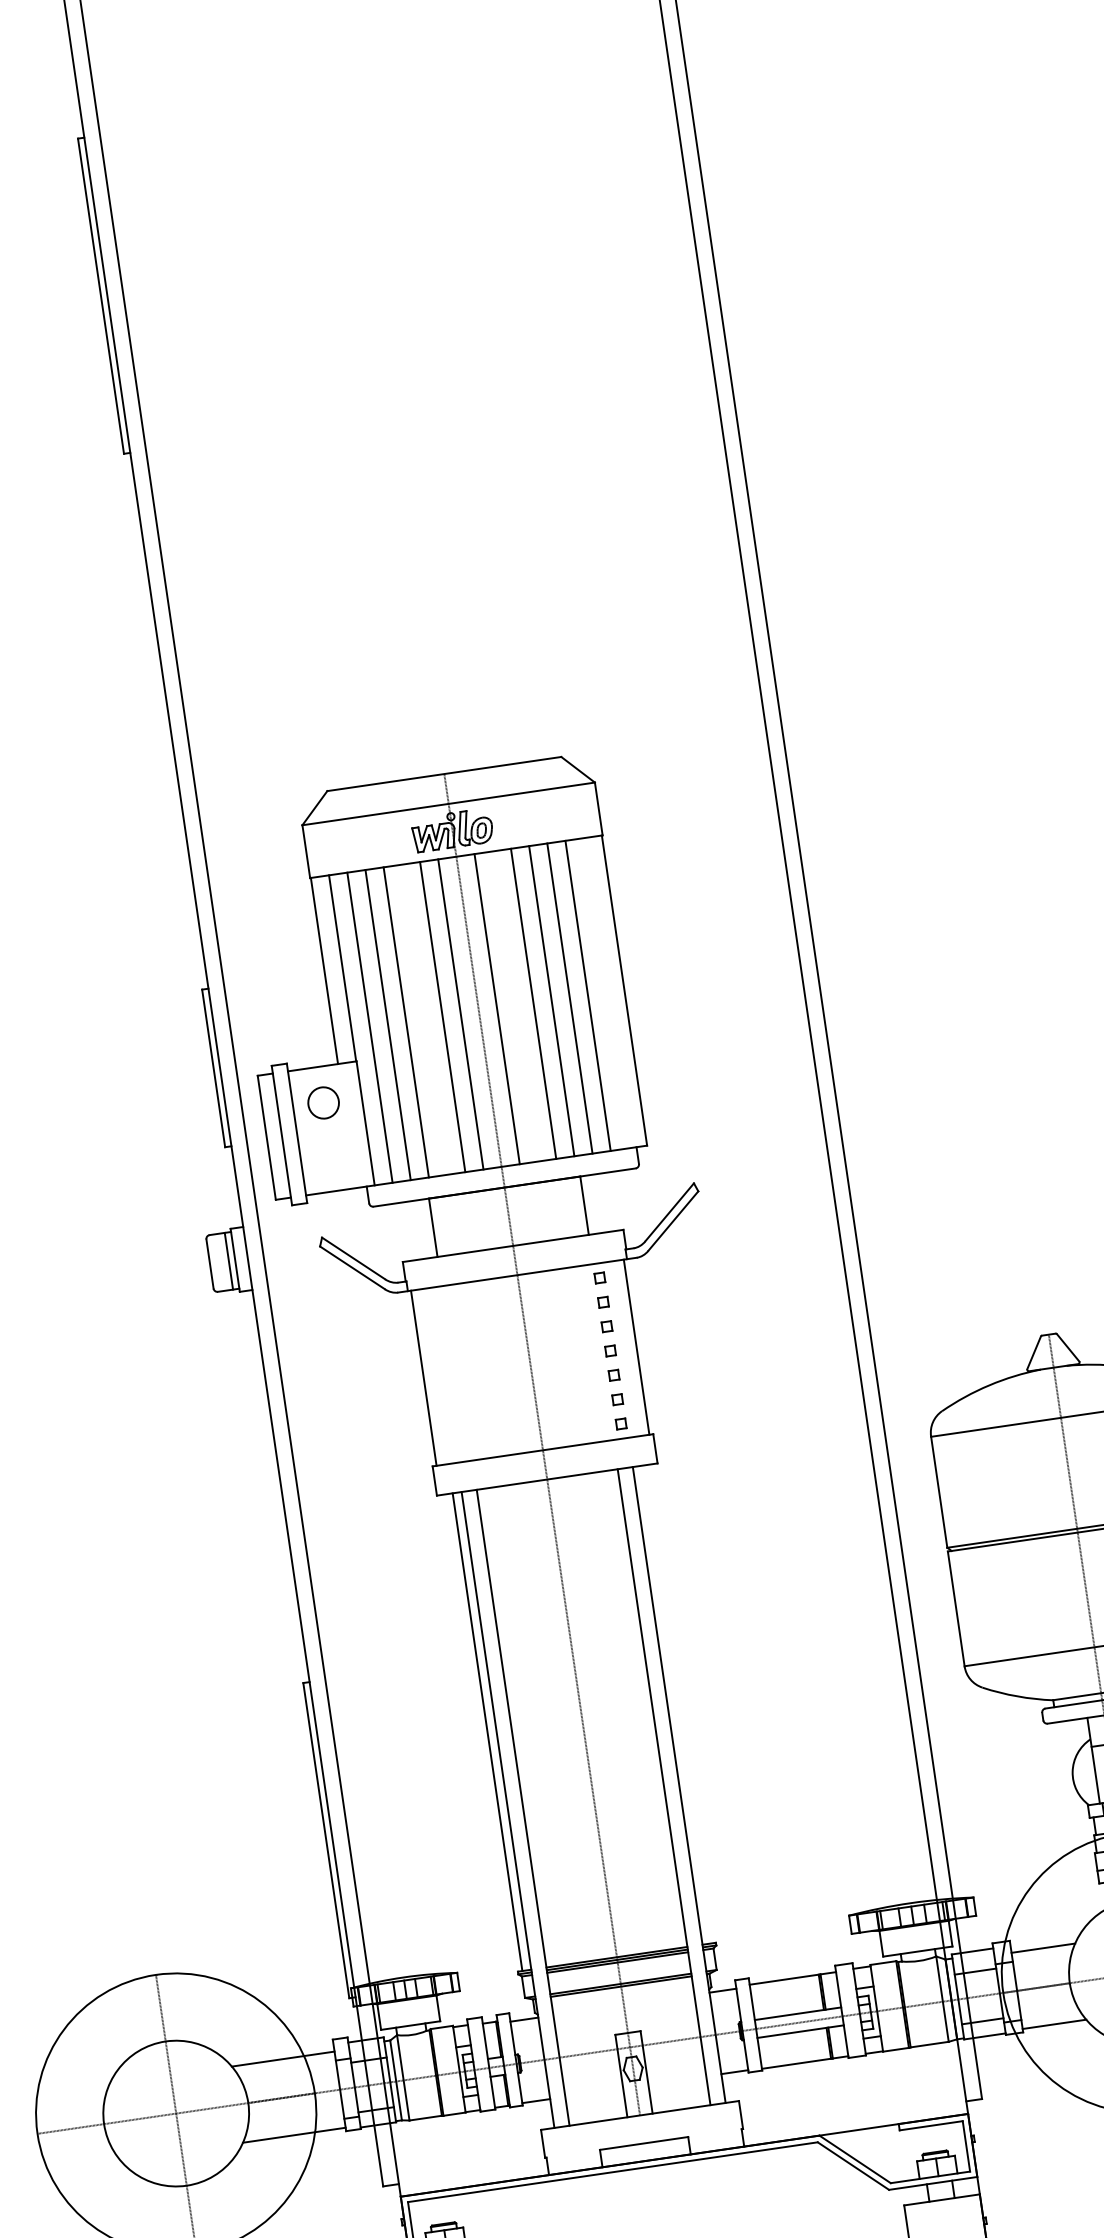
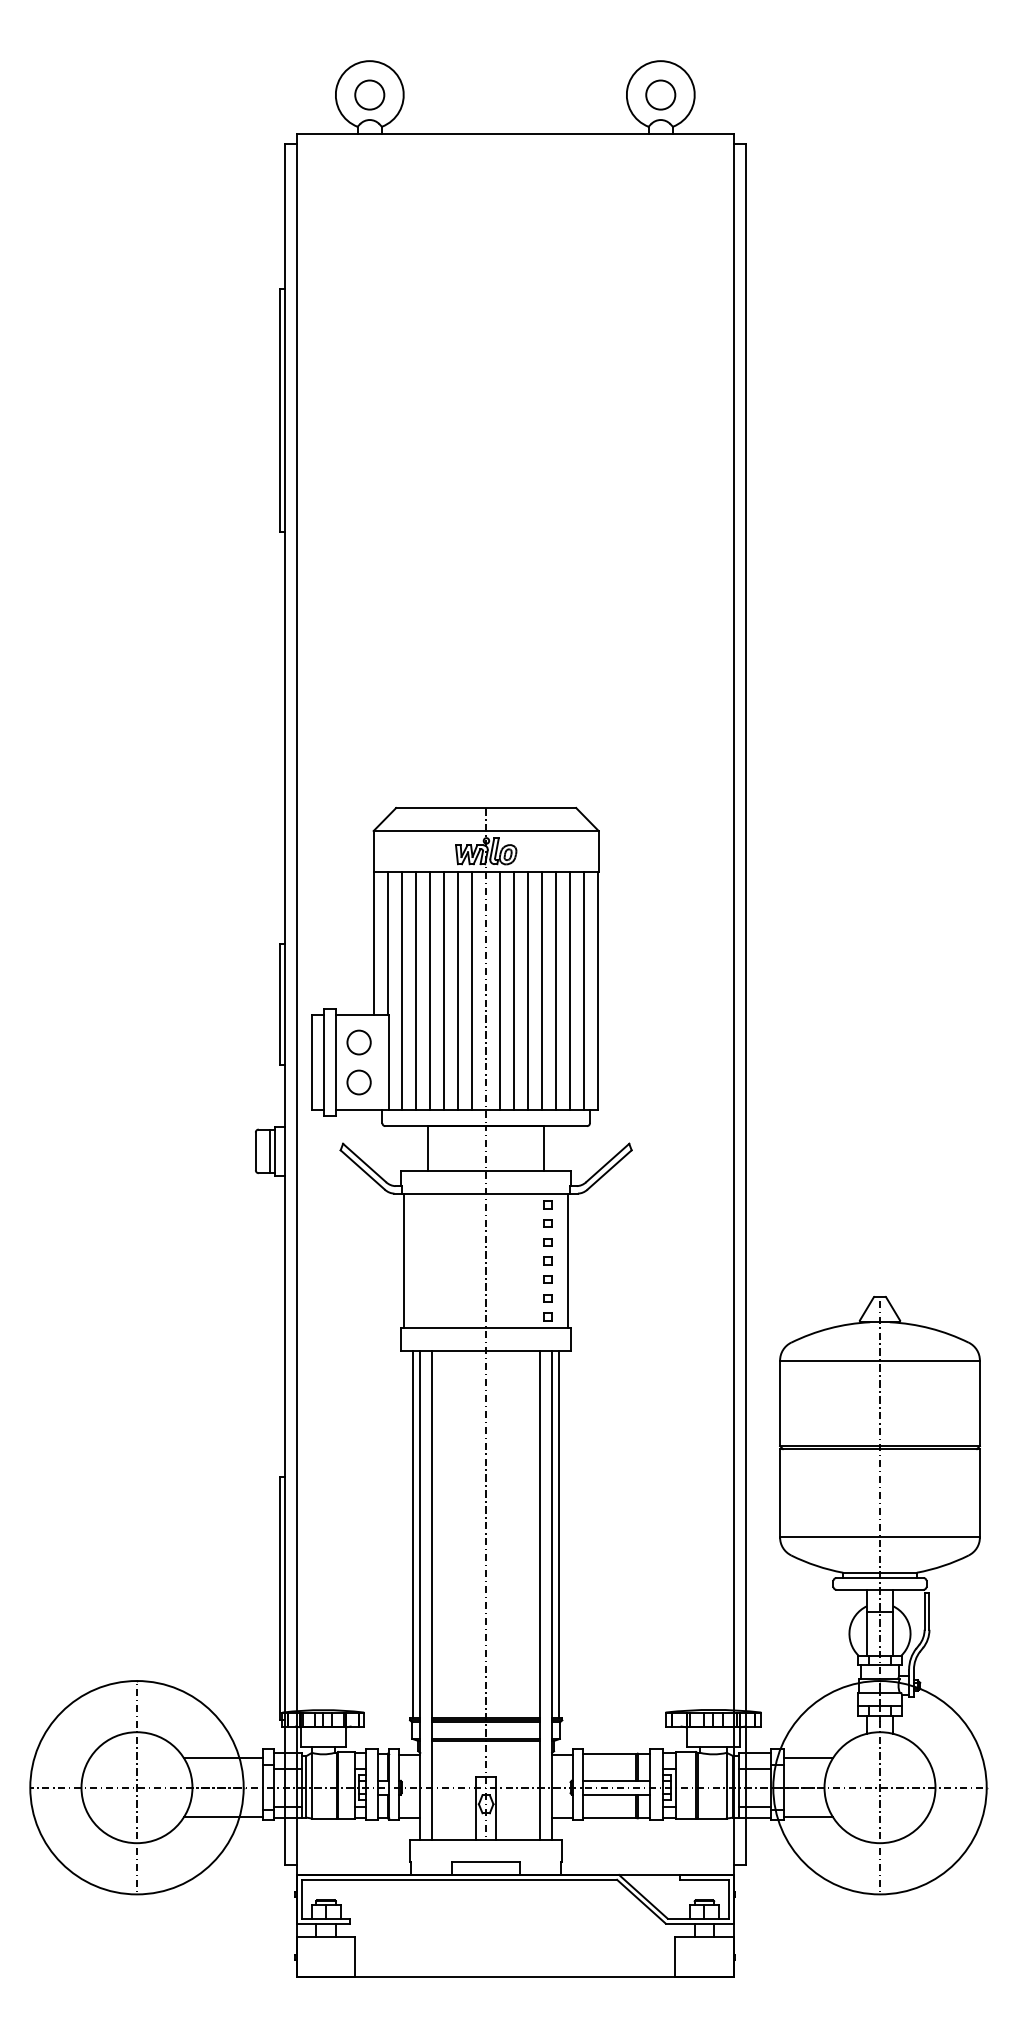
line: (606, 992) -> (584, 990), added
line: (515, 1005) -> (514, 990), added
line: (424, 1019) -> (444, 990), added
part: (330, 1155) -> (358, 1082), added
line: (676, 1704) -> (558, 1534), added

